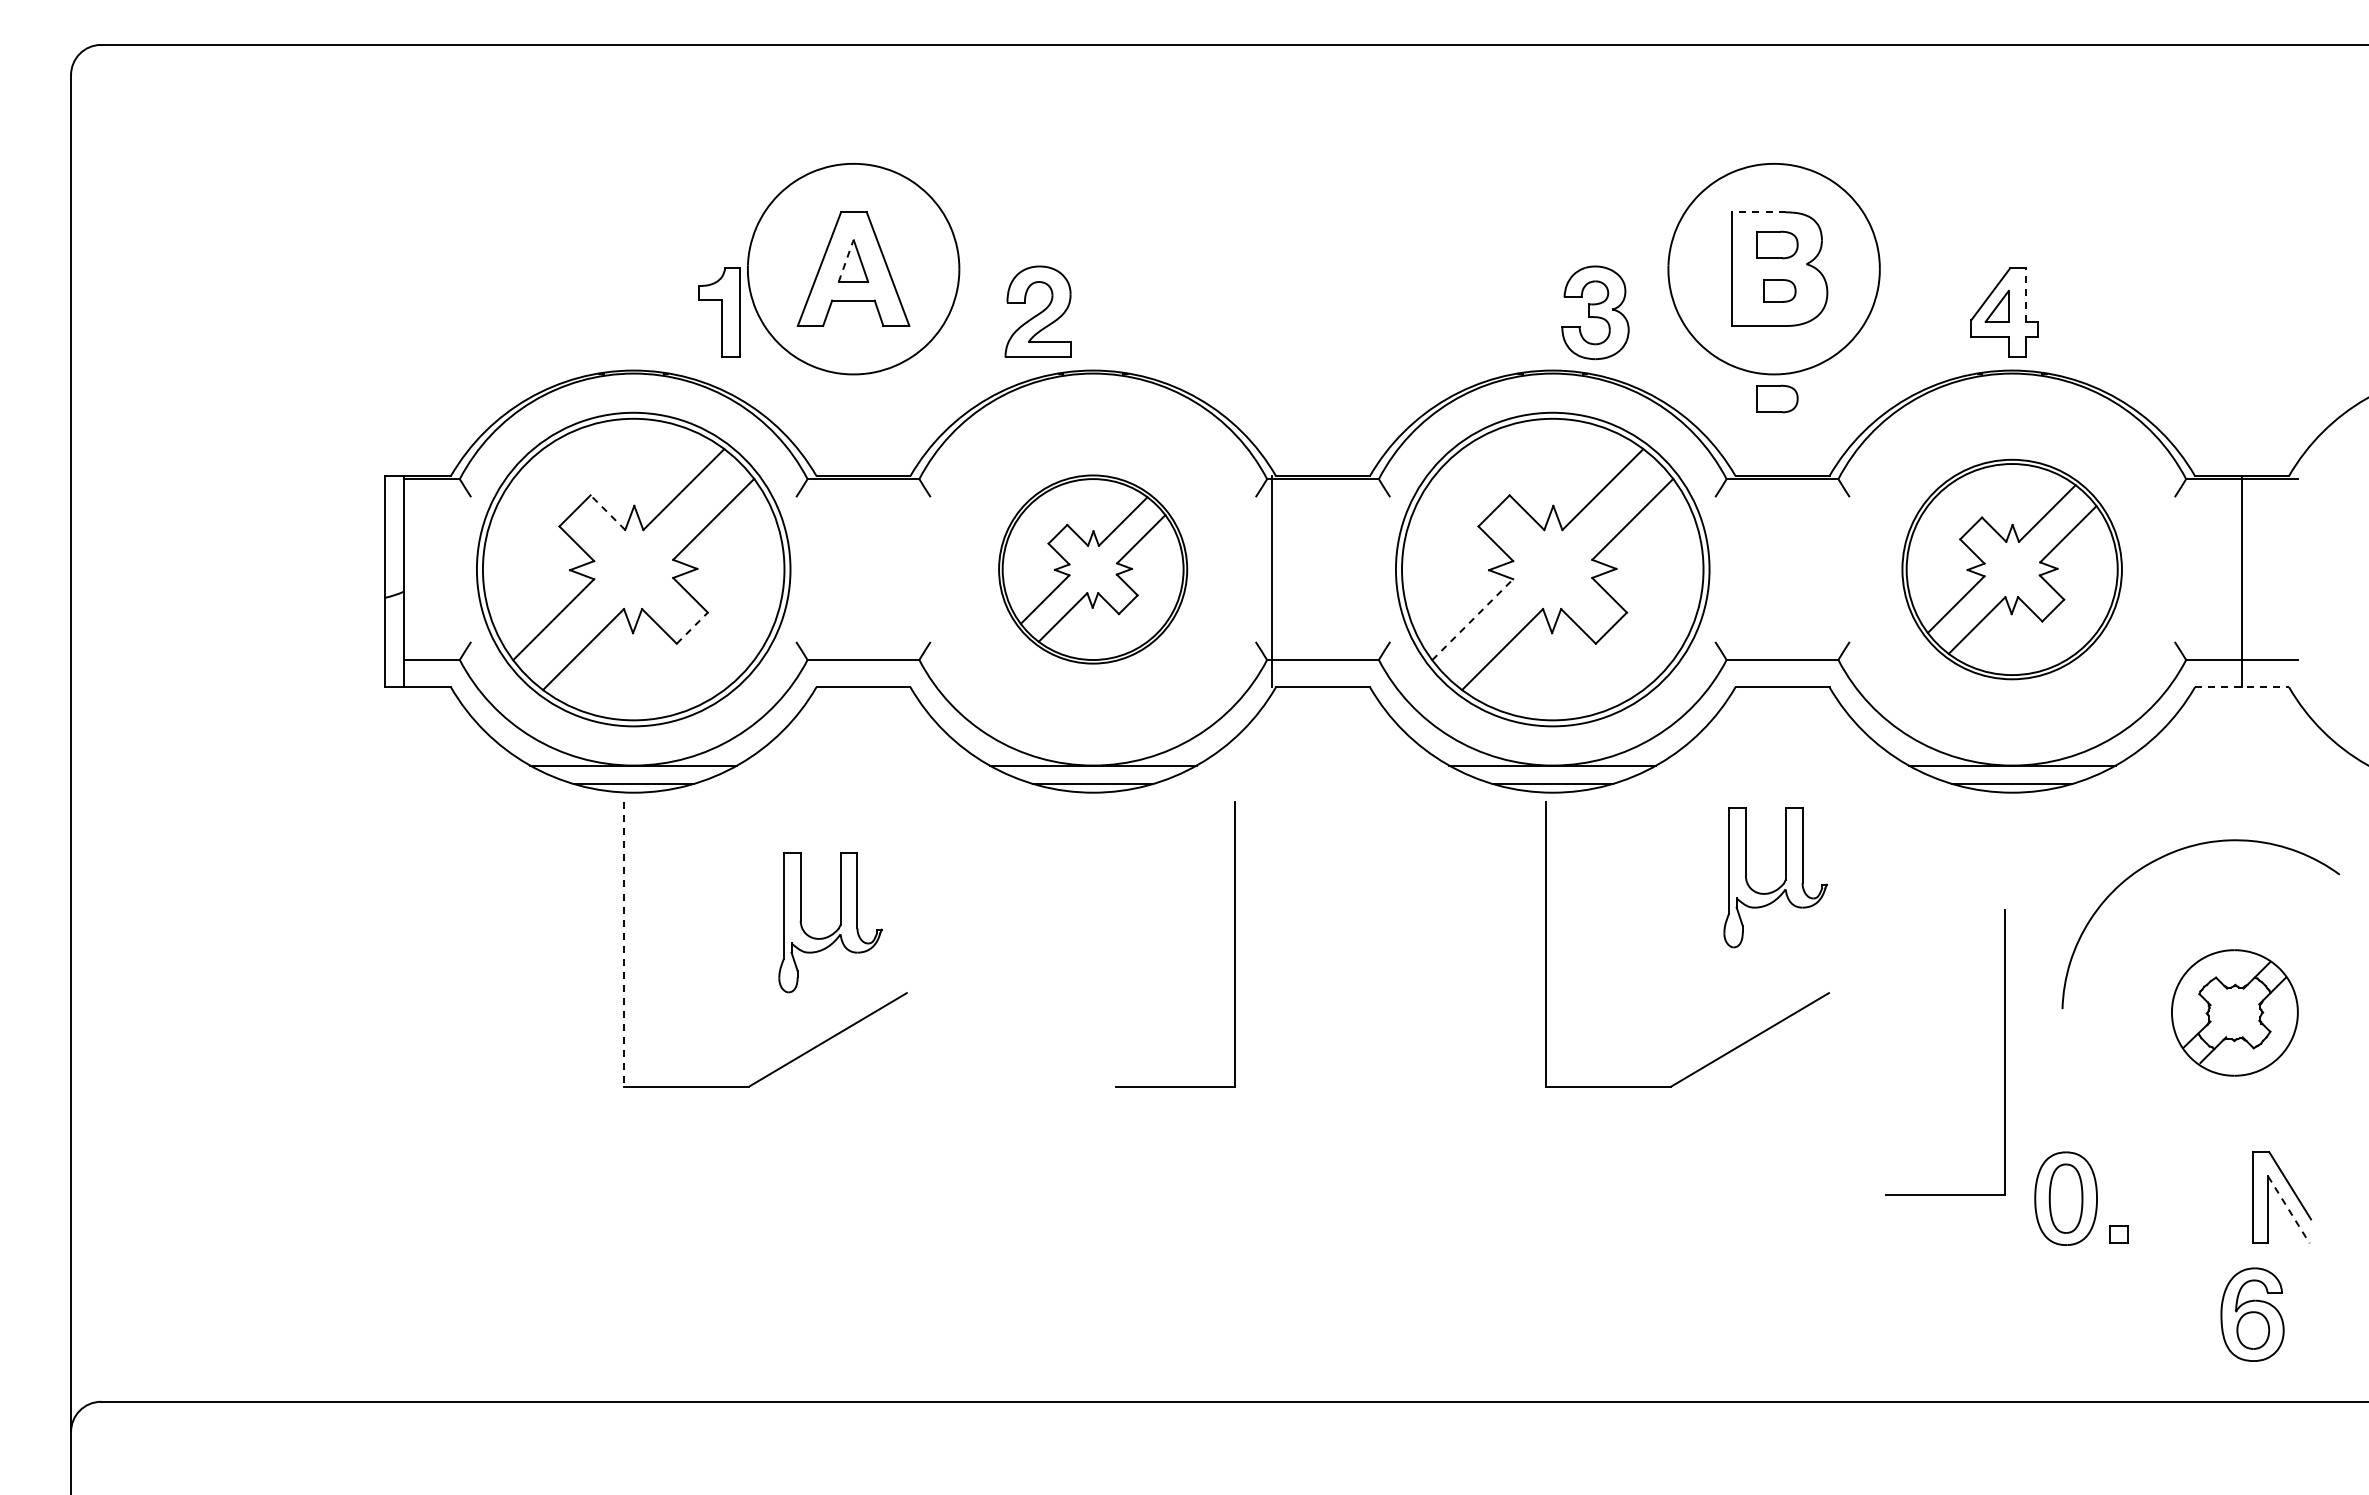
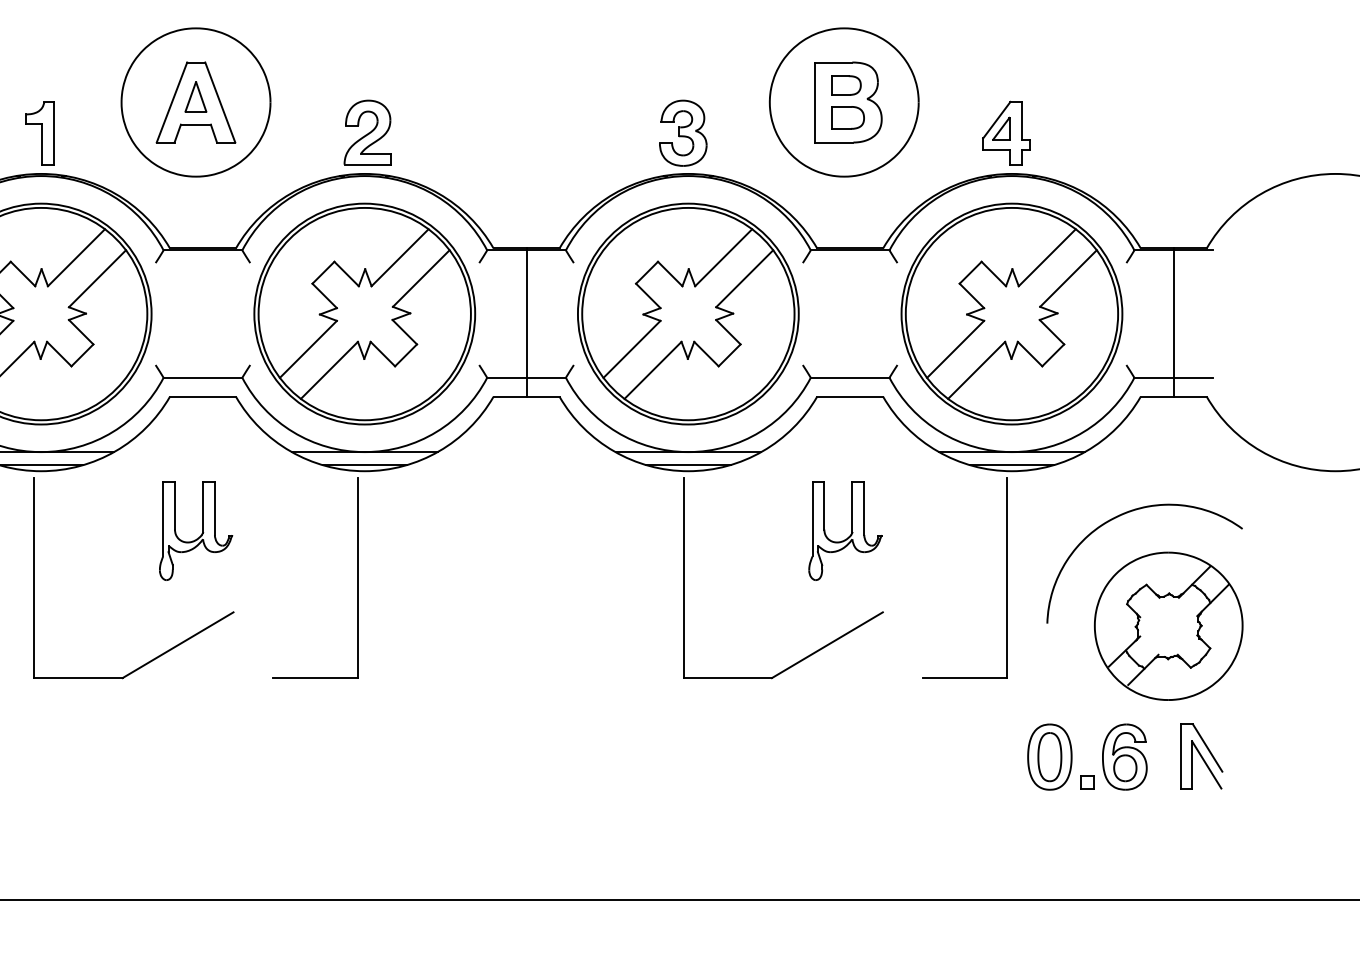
line: (1758, 212) -> (833, 62), dashed -> solid
line: (846, 260) -> (191, 96), dashed -> solid
part: (1779, 290) -> (848, 117), size x1.43
line: (2026, 295) -> (1021, 121), dashed -> solid
part: (1037, 311) -> (367, 132), moved
part: (719, 312) -> (40, 133), moved
part: (1595, 312) -> (683, 133), moved
part: (1777, 398) -> (846, 193), removed
line: (607, 512) -> (22, 273), dashed -> solid
part: (1092, 569) -> (364, 314), size x1.67
part: (2011, 569) -> (1011, 314), size x1.43
line: (1272, 581) -> (526, 322), moved
line: (1473, 619) -> (632, 349), dashed -> solid
line: (692, 627) -> (82, 354), dashed -> solid
line: (2242, 687) -> (1174, 397), dashed -> solid
part: (838, 926) -> (201, 533), moved
line: (624, 944) -> (34, 578), dashed -> solid
part: (1234, 944) -> (357, 578), moved
part: (2234, 1012) -> (1168, 625), size x1.67
part: (2004, 1052) -> (1006, 578), moved
line: (2289, 1210) -> (1207, 765), dashed -> solid
part: (2252, 1314) -> (1124, 756), moved

